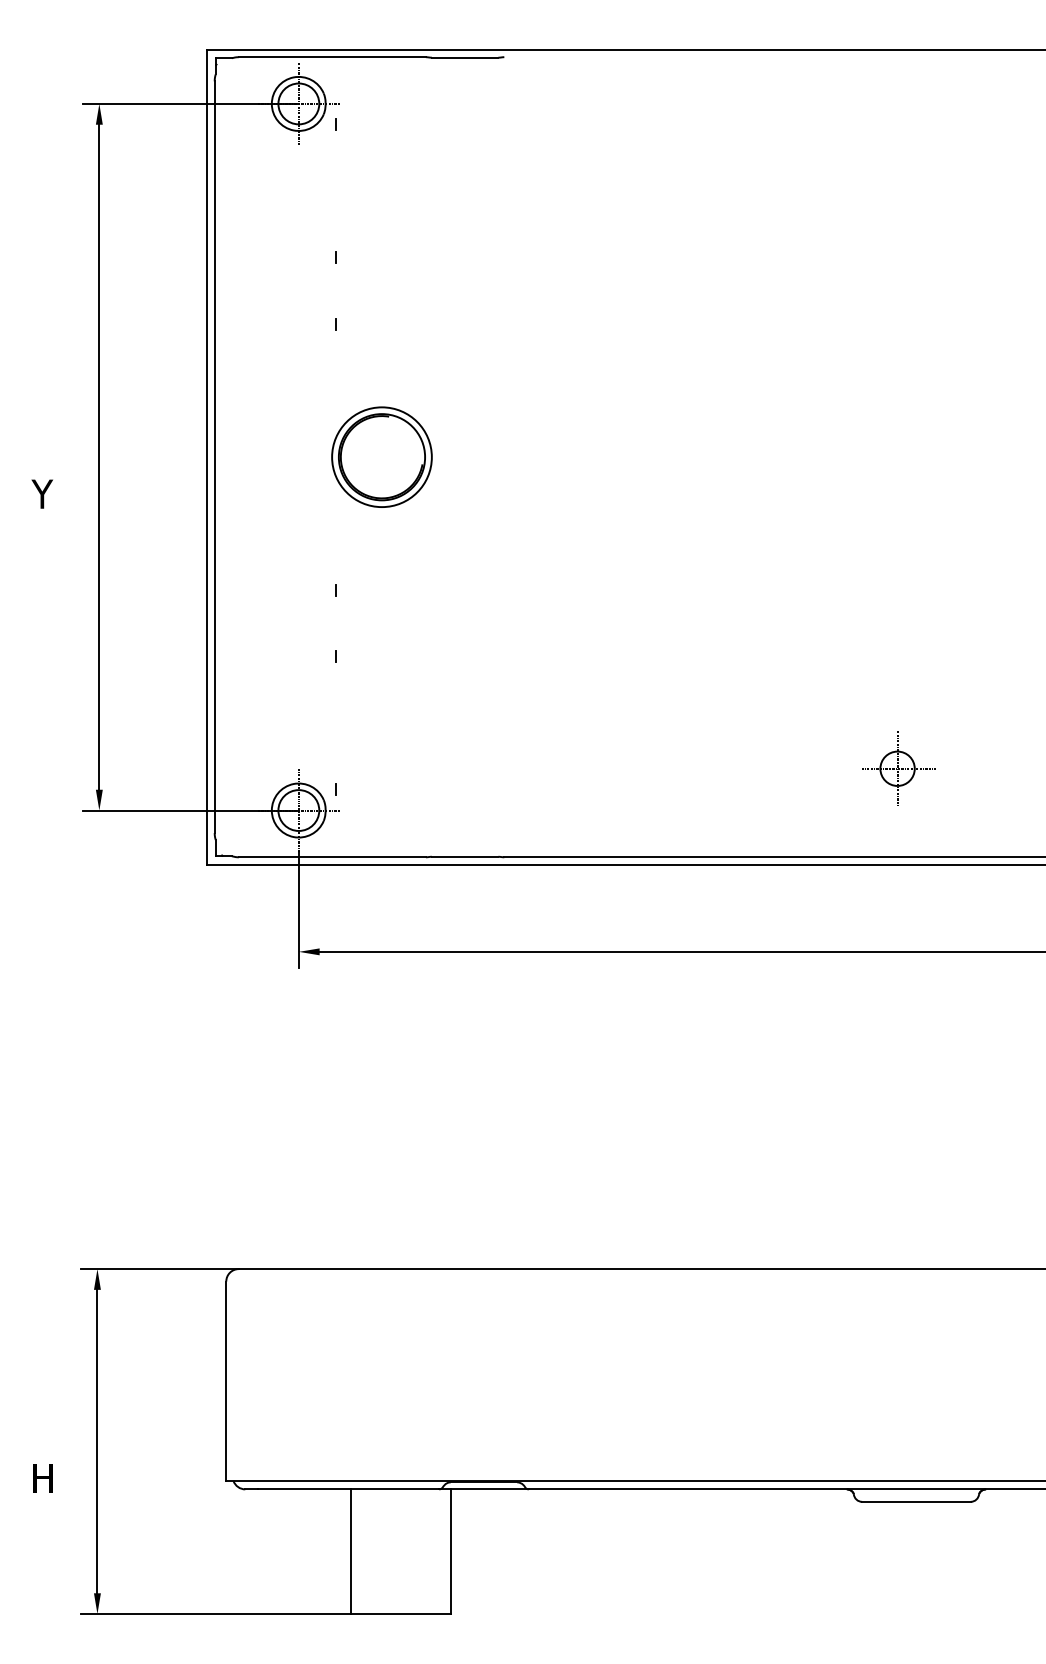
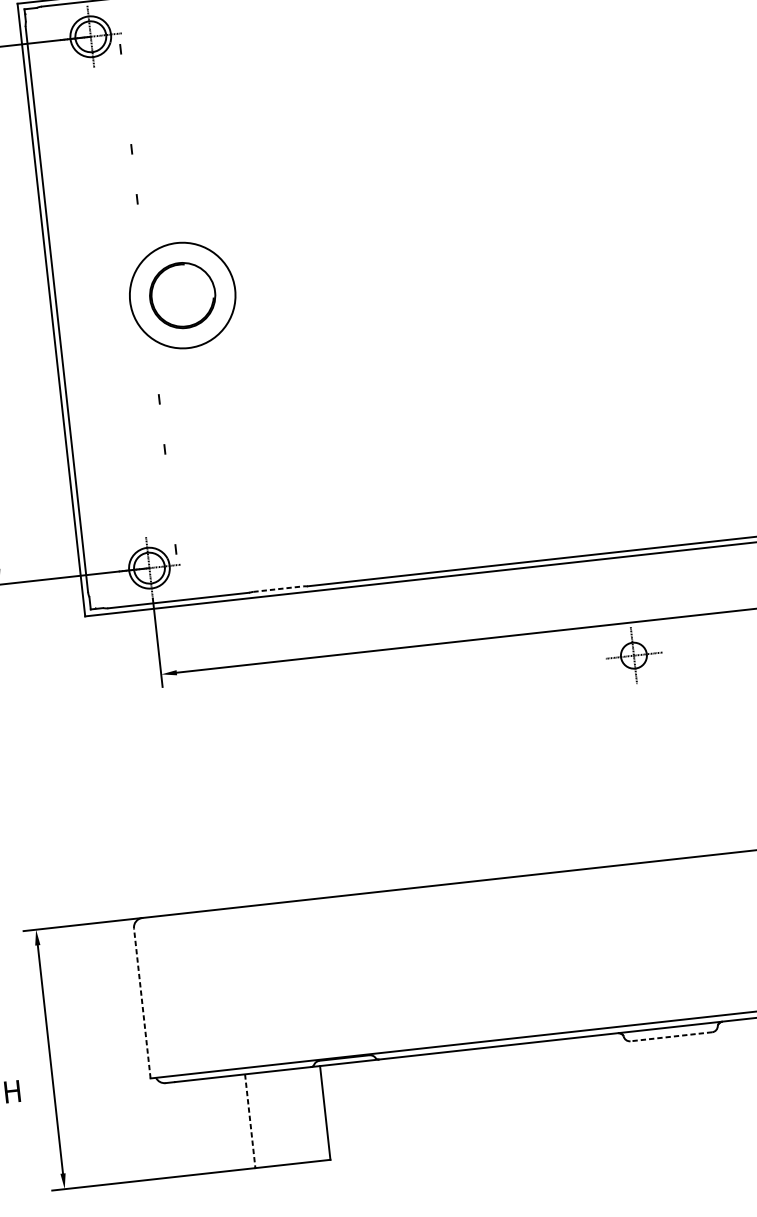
circle: (381, 457) -> (182, 295), size x1.4
part: (898, 768) -> (634, 655), moved
line: (465, 856) -> (278, 588), solid -> dashed
line: (226, 1381) -> (142, 1003), solid -> dashed
line: (915, 1501) -> (670, 1036), solid -> dashed
line: (350, 1552) -> (249, 1121), solid -> dashed

